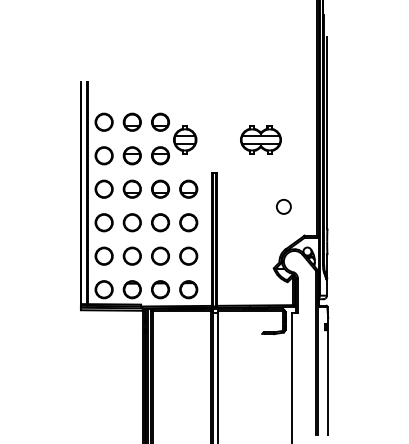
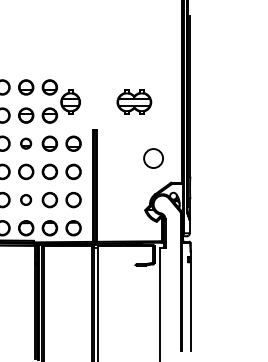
part: (131, 188) -> (25, 143), size x0.7
circle: (283, 206) -> (153, 158), size x1.6
circle: (131, 255) -> (25, 199), size x0.7

